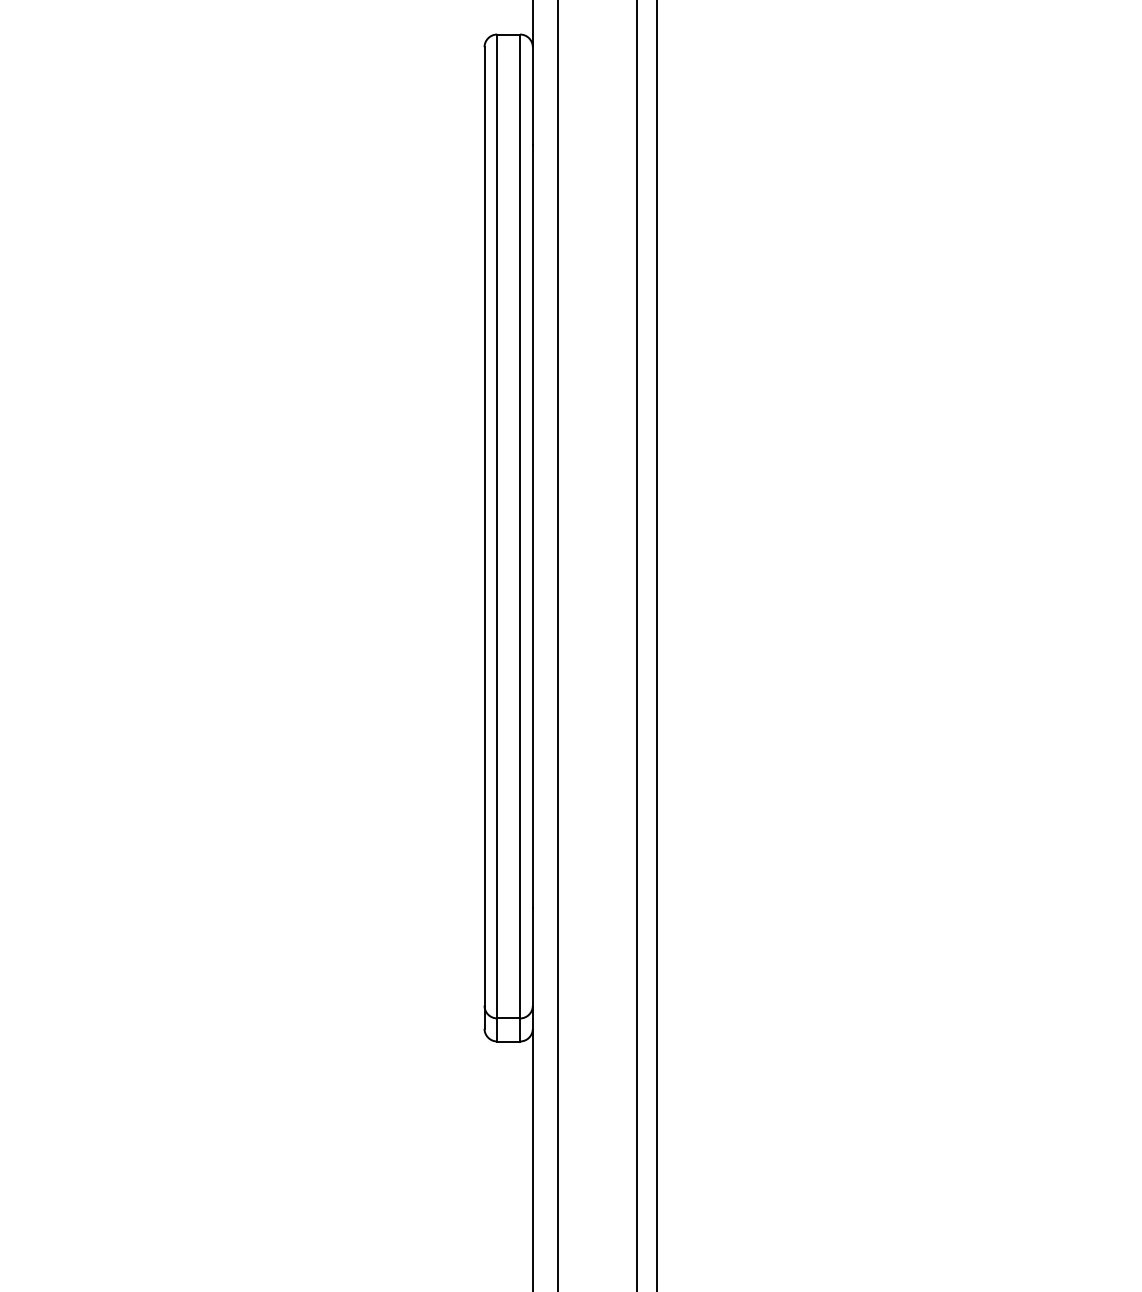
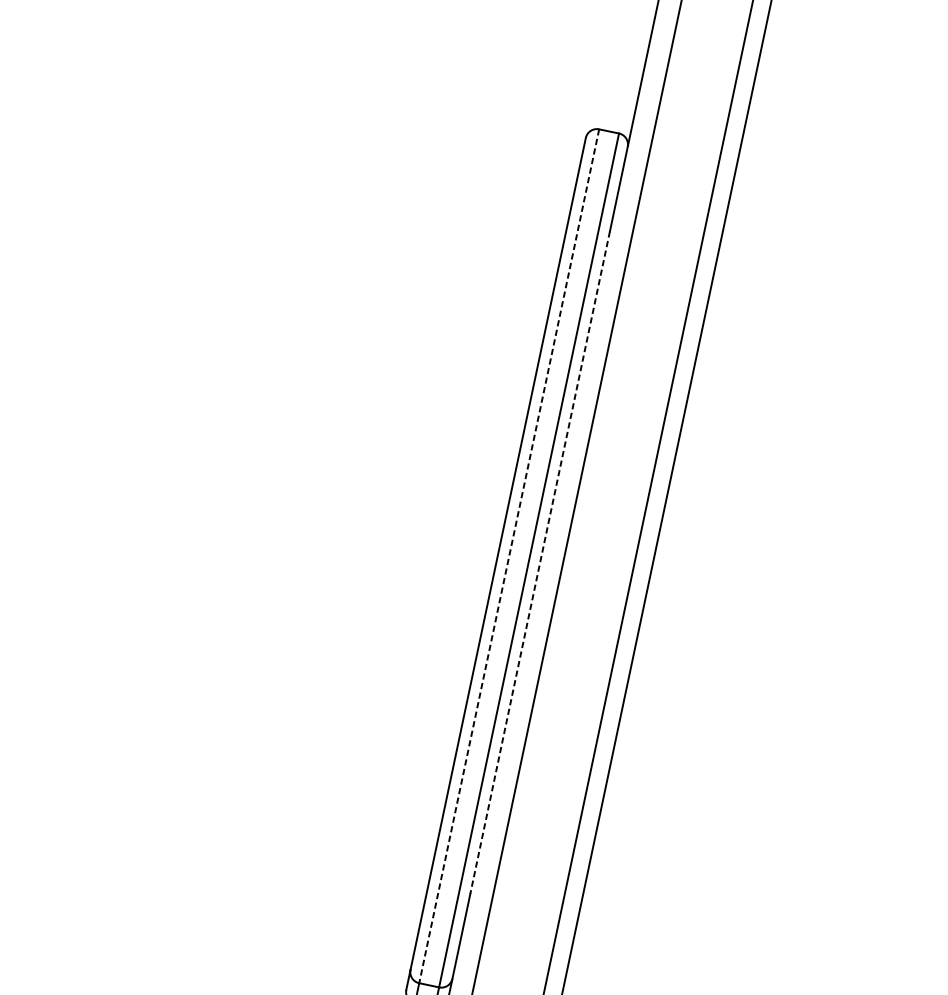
line: (497, 526) -> (509, 556), solid -> dashed
line: (532, 526) -> (539, 562), solid -> dashed

